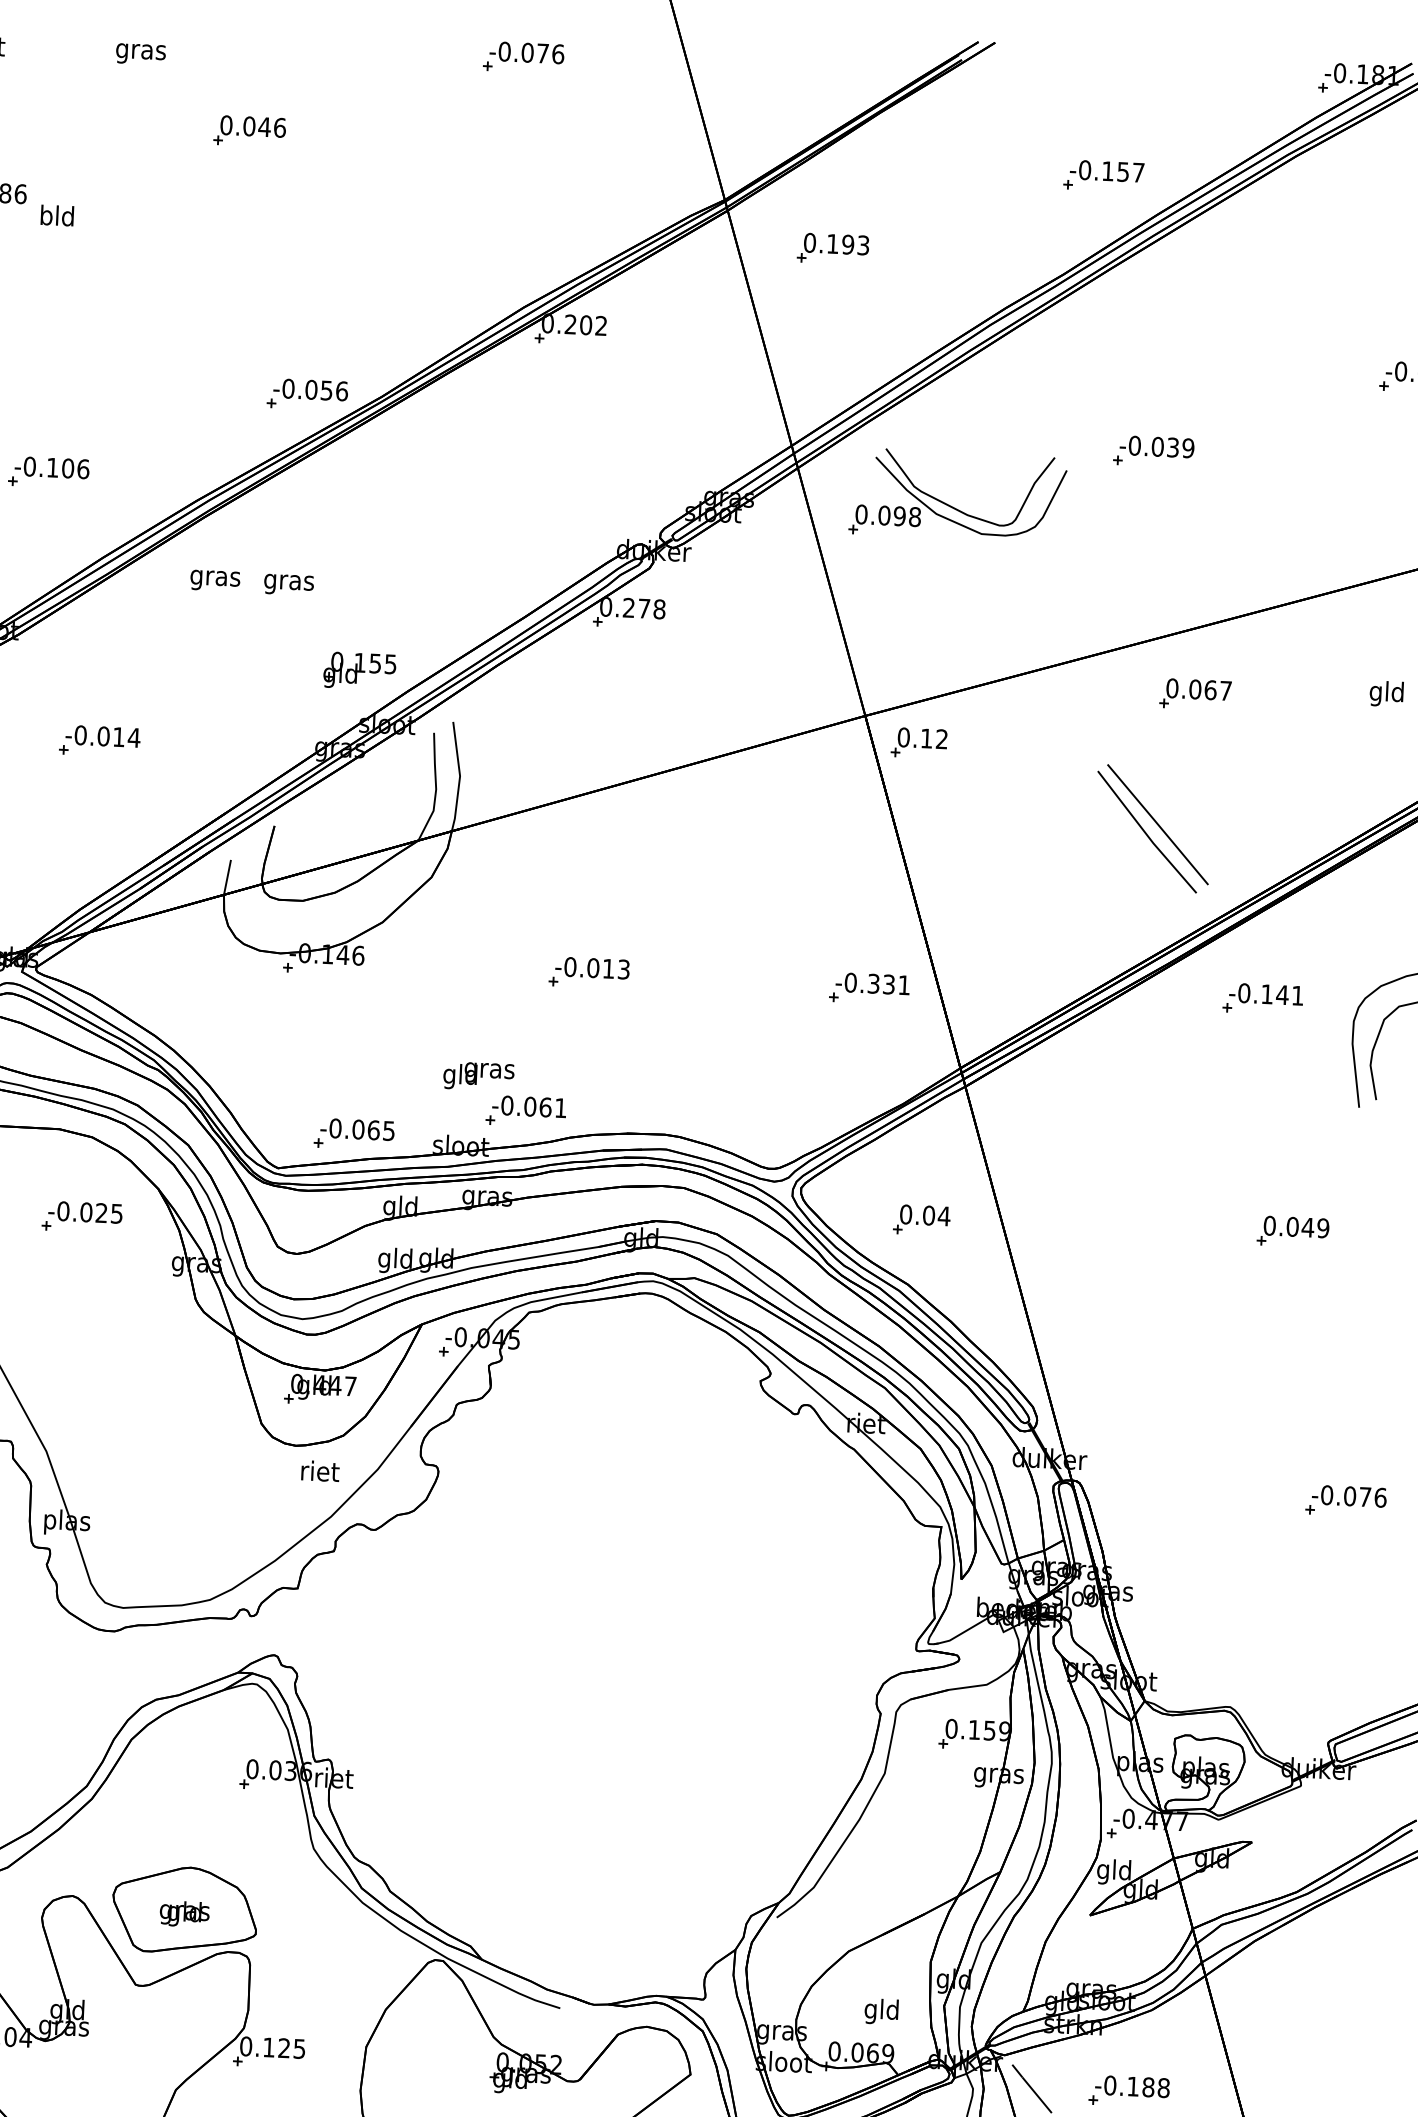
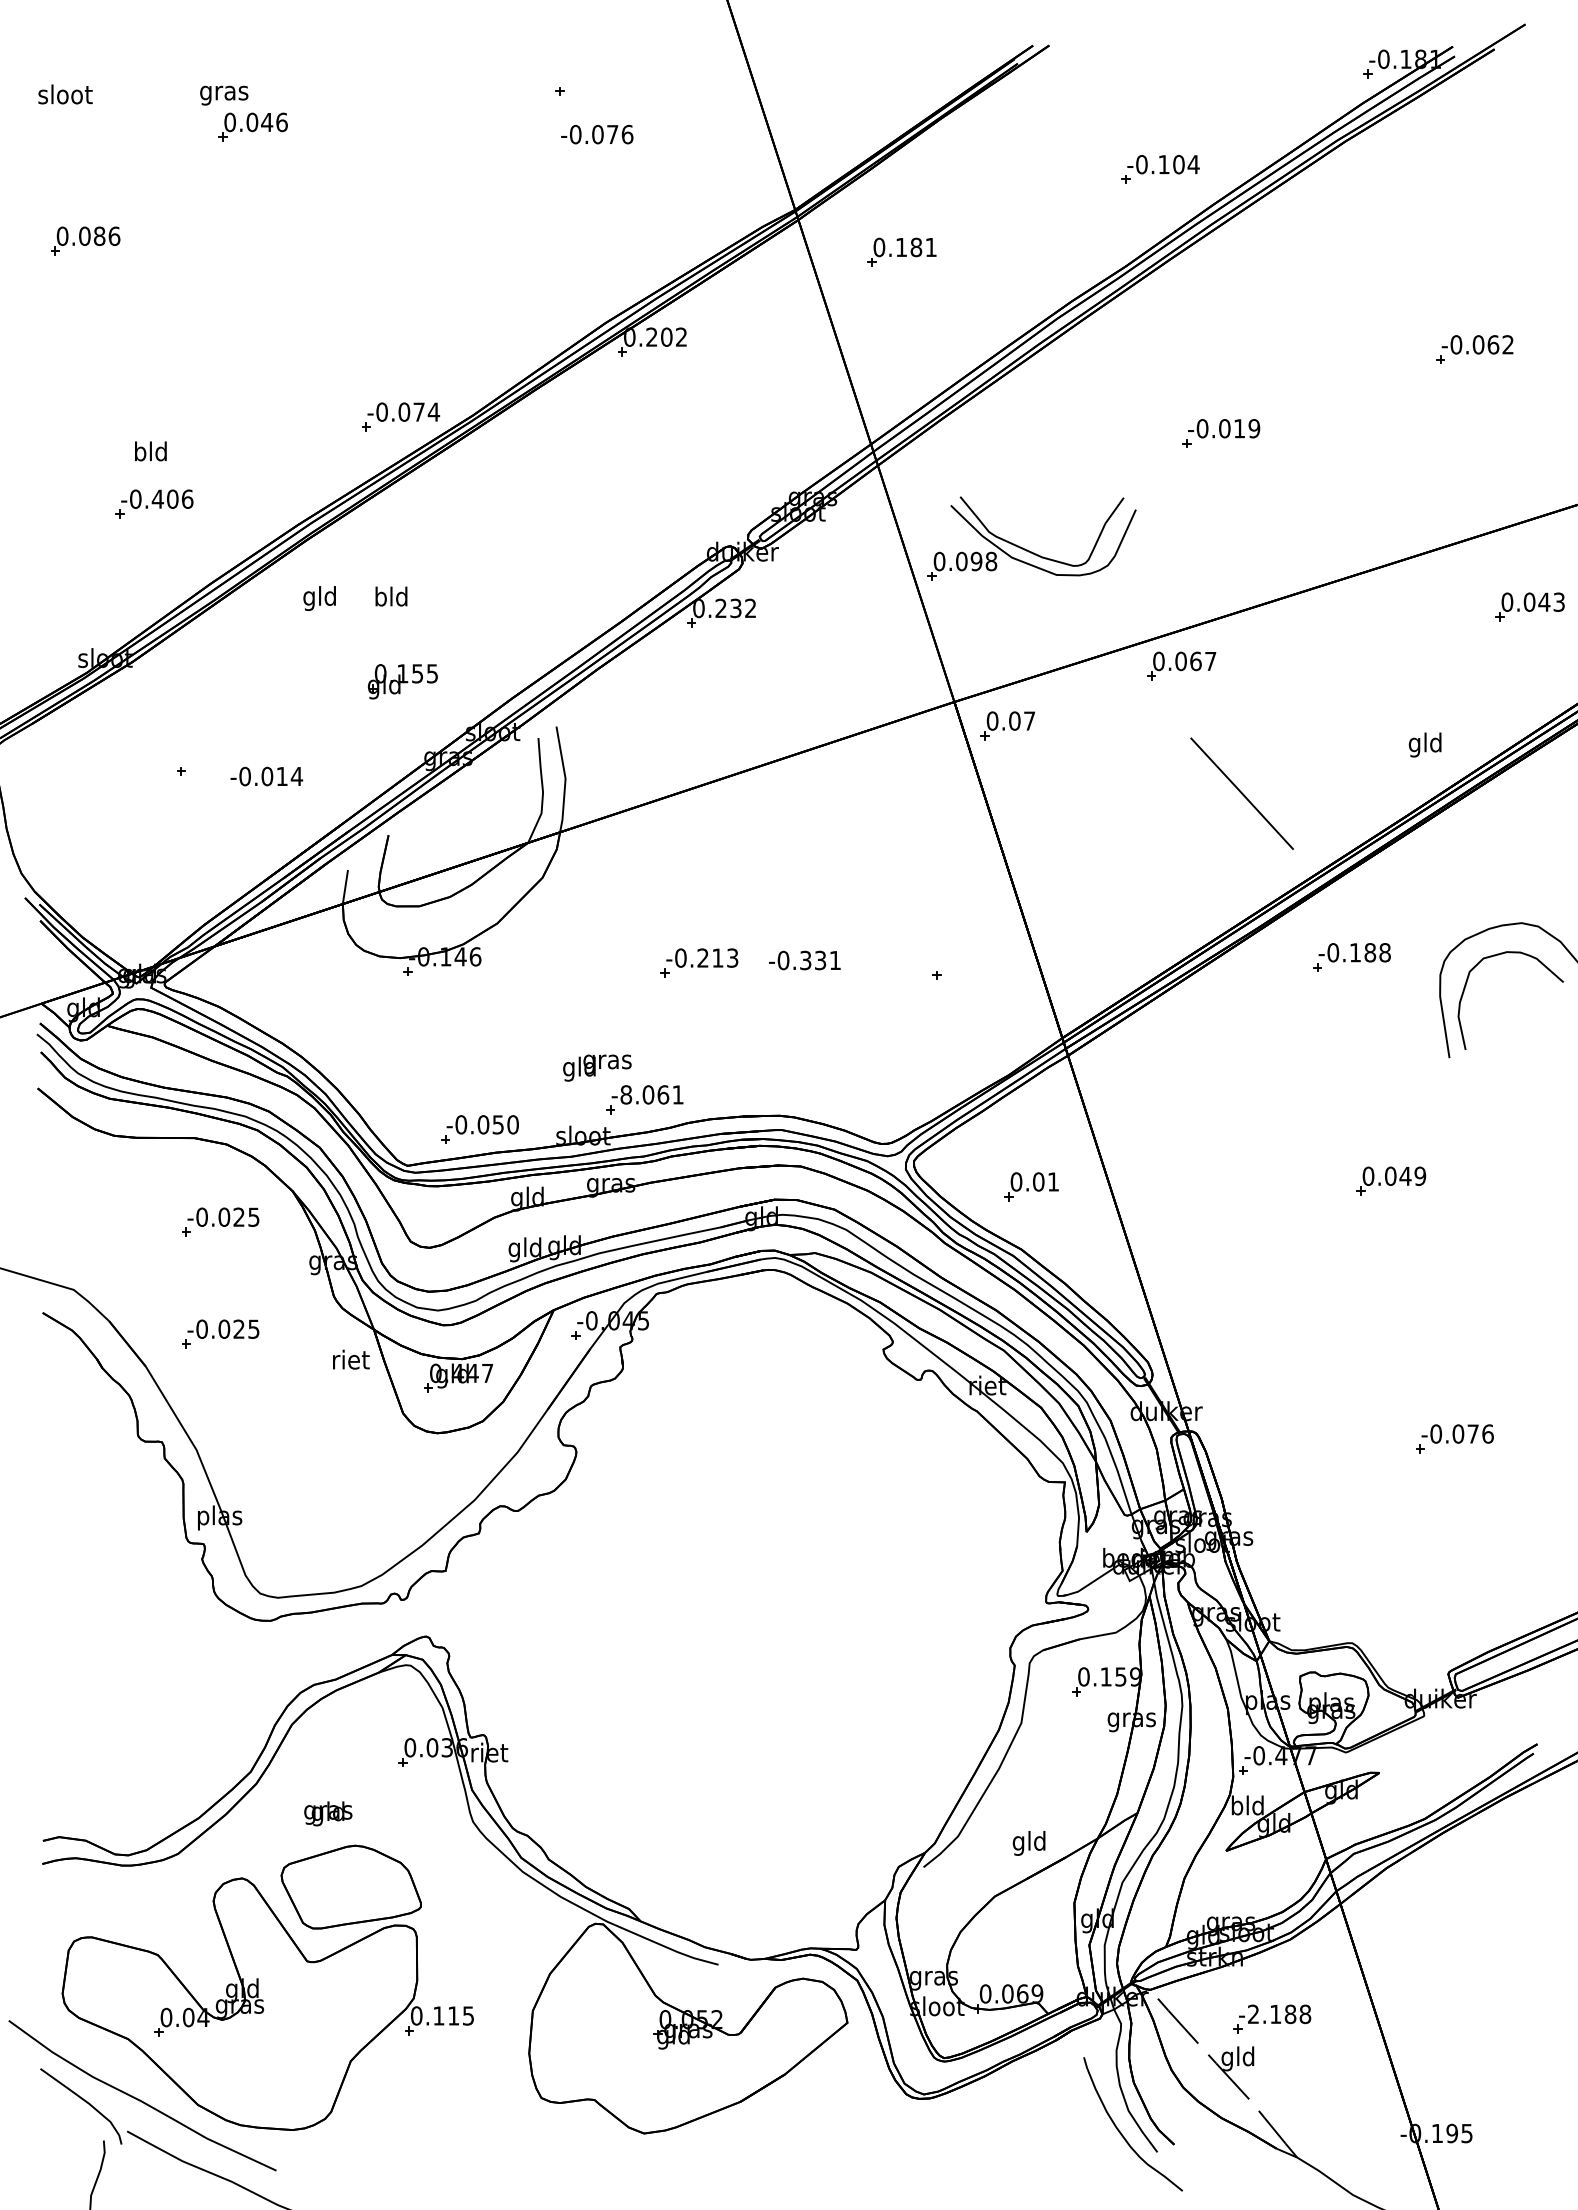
text: (527, 52) -> (597, 134), moved
part: (249, 130) -> (252, 126), moved
text: (1131, 172) -> (1186, 164), -0.157 -> -0.104
text: (56, 215) -> (150, 451), moved
text: (855, 245) -> (923, 247), 0.193 -> 0.181
text: (334, 390) -> (426, 411), -0.056 -> -0.074
text: (1173, 447) -> (1239, 428), -0.039 -> -0.019
text: (52, 466) -> (157, 498), -0.106 -> -0.406
part: (950, 505) -> (1025, 548), moved
text: (215, 578) -> (320, 598), gras -> gld
text: (289, 581) -> (391, 598), gras -> bld
text: (652, 609) -> (743, 608), 0.278 -> 0.232
part: (359, 670) -> (402, 681), moved
part: (1195, 693) -> (1181, 665), moved
text: (1385, 693) -> (1424, 744), moved
text: (102, 736) -> (266, 776), moved
text: (934, 738) -> (1022, 720), 0.12 -> 0.07
line: (1145, 832) -> (1230, 801), removed
text: (592, 967) -> (702, 957), -0.013 -> -0.213
text: (872, 983) -> (804, 960), moved
text: (1289, 995) -> (1377, 952), -0.141 -> -0.188
text: (507, 1105) -> (626, 1094), -0.061 -> -8.061
text: (381, 1130) -> (505, 1124), -0.065 -> -0.050
text: (944, 1215) -> (1053, 1181), 0.04 -> 0.01
part: (76, 1332) -> (220, 1333), added
text: (320, 1471) -> (351, 1359), moved
text: (1103, 1871) -> (1237, 1807), gld -> bld
text: (184, 1913) -> (328, 1813), moved
text: (880, 2011) -> (1028, 1843), moved
text: (284, 2047) -> (453, 2015), 0.125 -> 0.115
text: (1110, 2085) -> (1253, 2014), -0.188 -> -2.188

